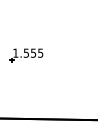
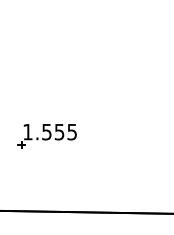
part: (26, 55) -> (46, 136), moved

